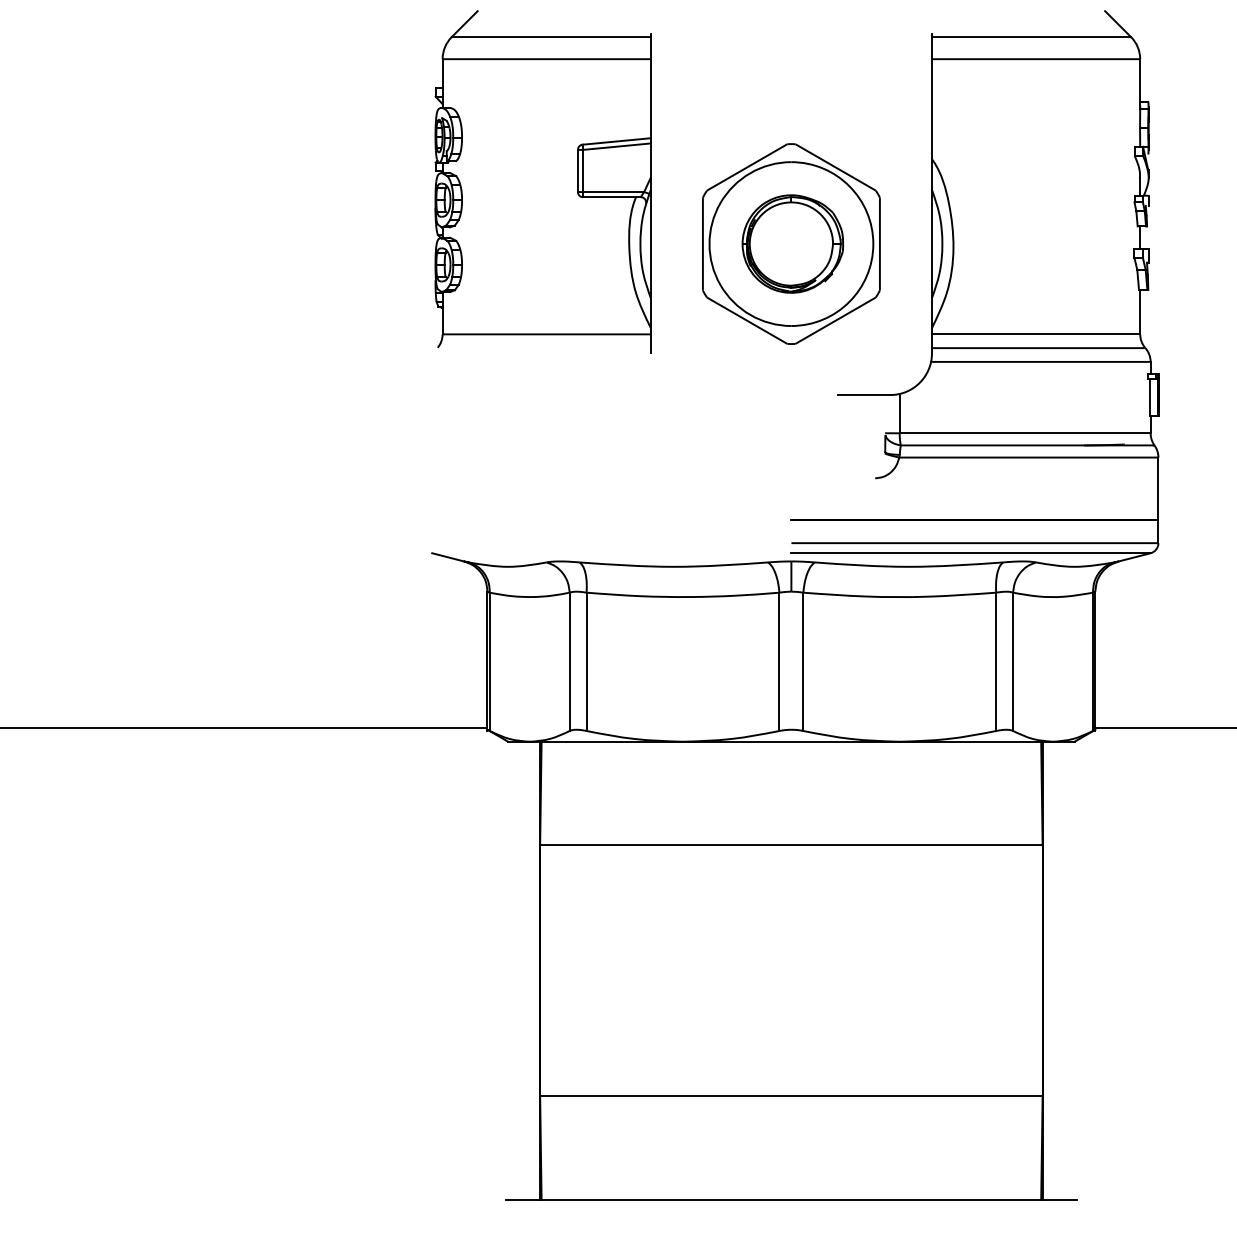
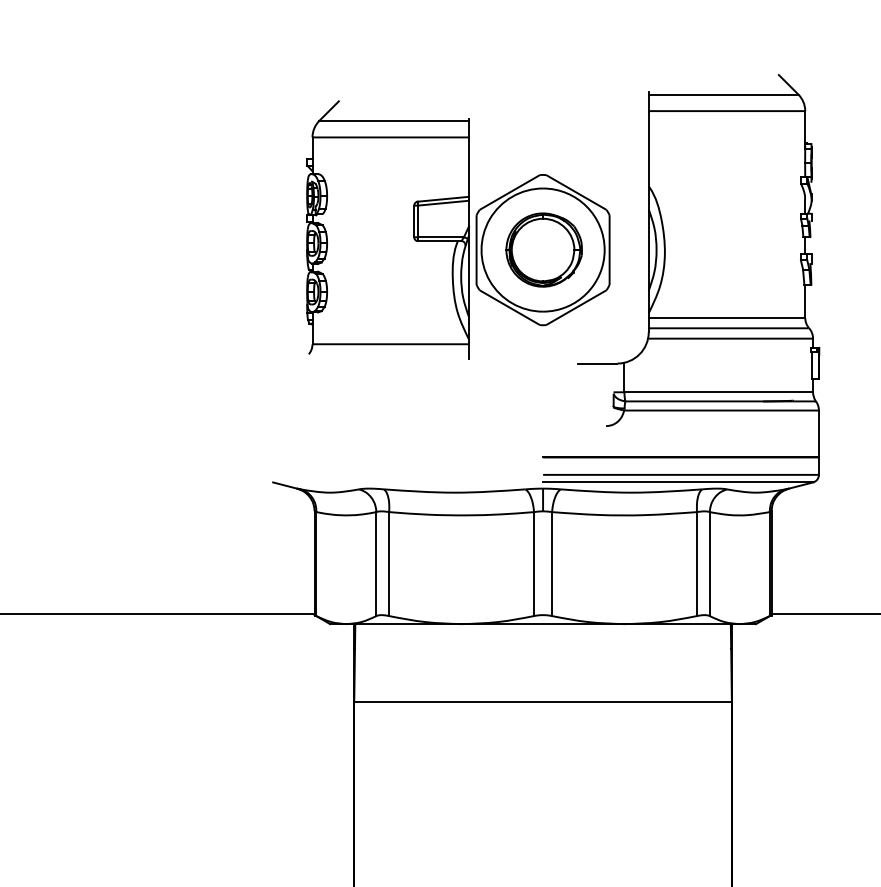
part: (542, 181) -> (387, 229), moved

